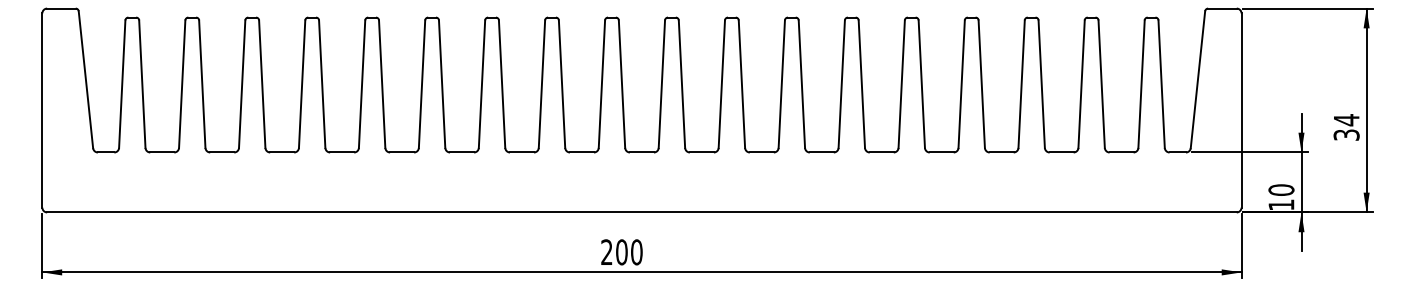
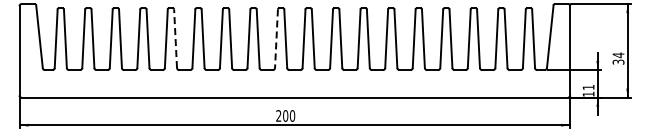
line: (382, 83) -> (175, 38), solid -> dashed
line: (601, 85) -> (276, 39), solid -> dashed
text: (1281, 190) -> (588, 87), 10 -> 11

